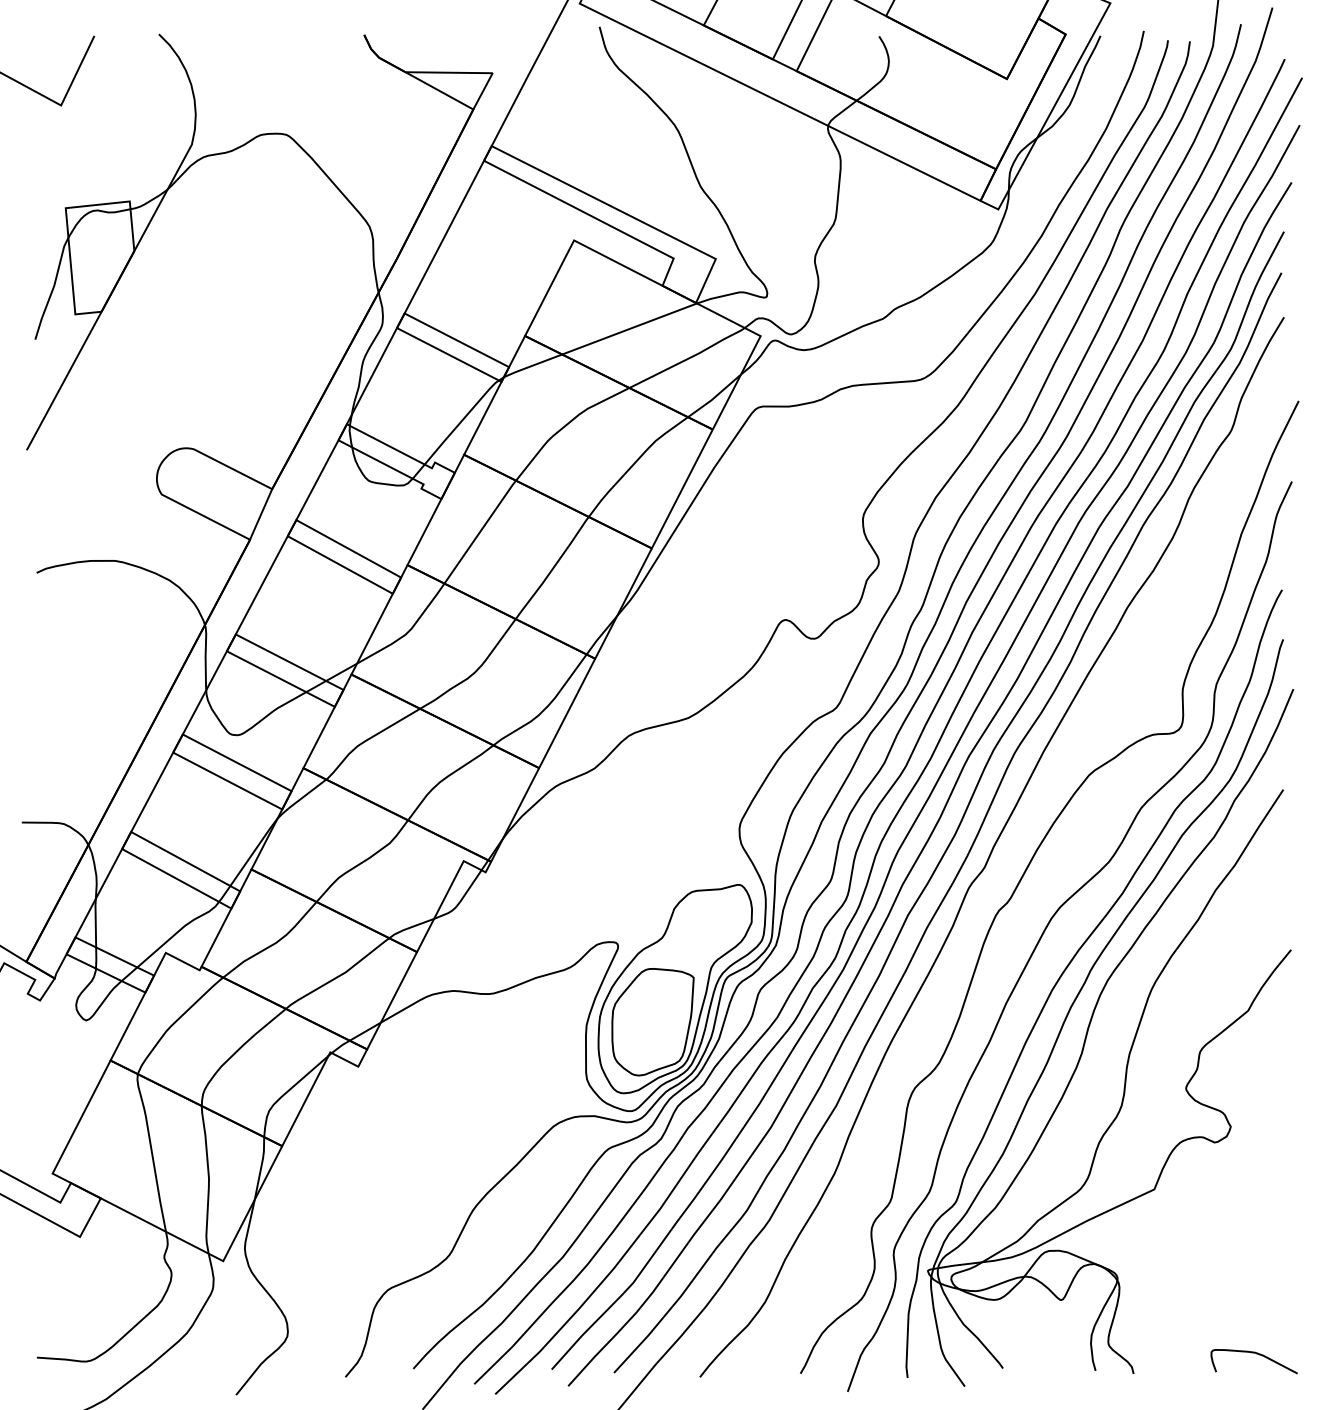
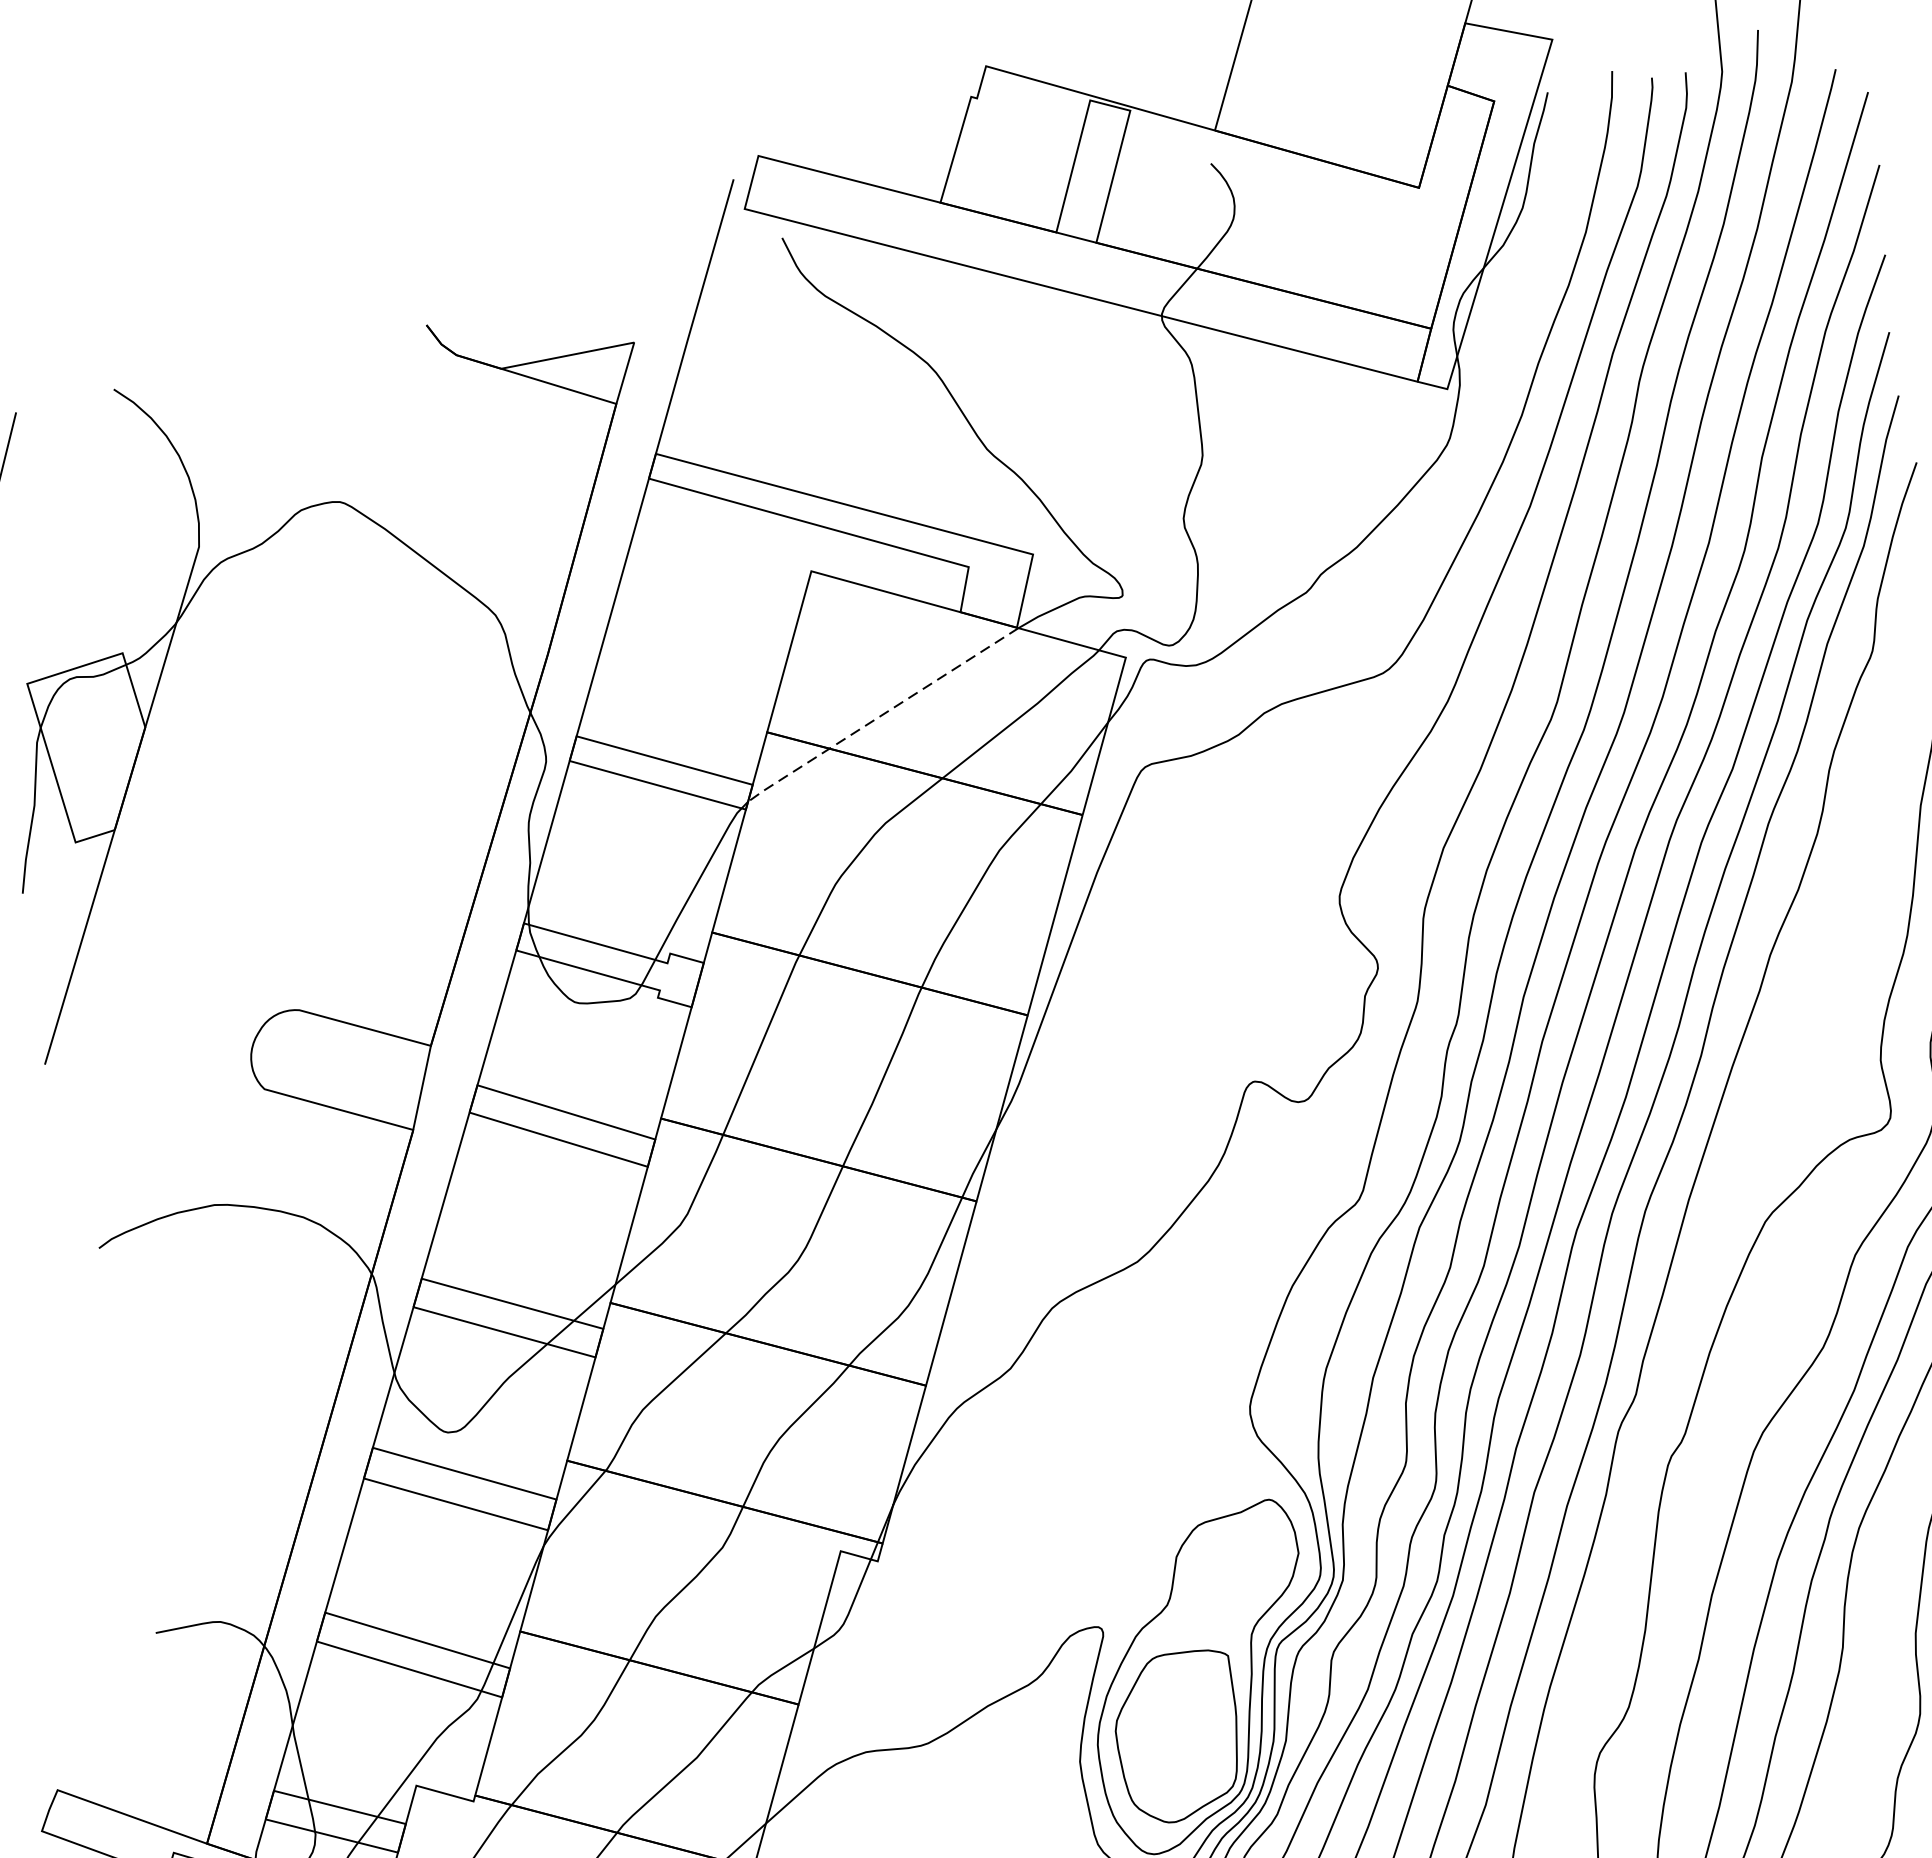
line: (599, 340) -> (881, 715), solid -> dashed

